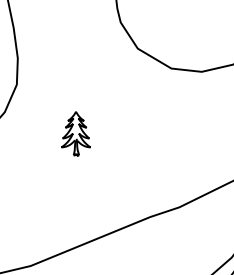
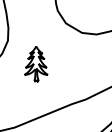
part: (76, 134) -> (36, 64), size x1.67

